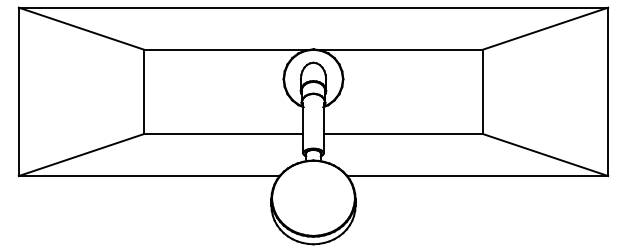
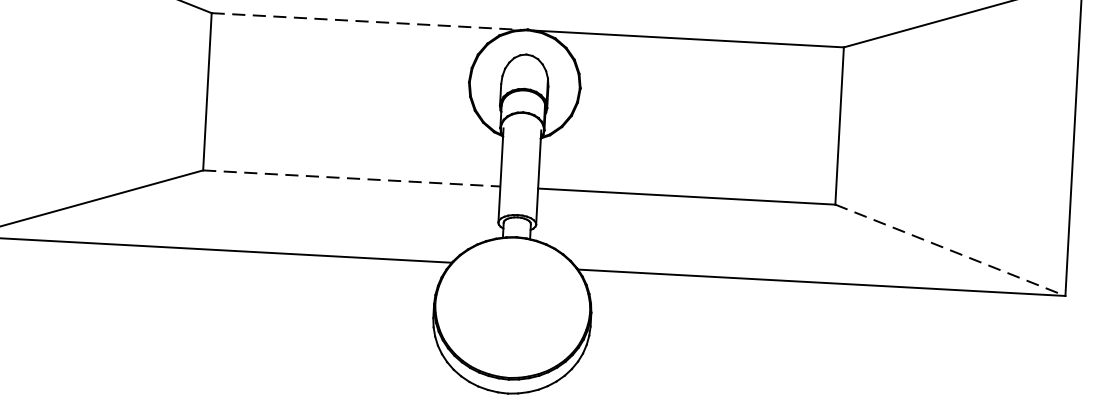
line: (227, 49) -> (367, 21), solid -> dashed
line: (223, 133) -> (351, 177), solid -> dashed
line: (545, 155) -> (950, 251), solid -> dashed

